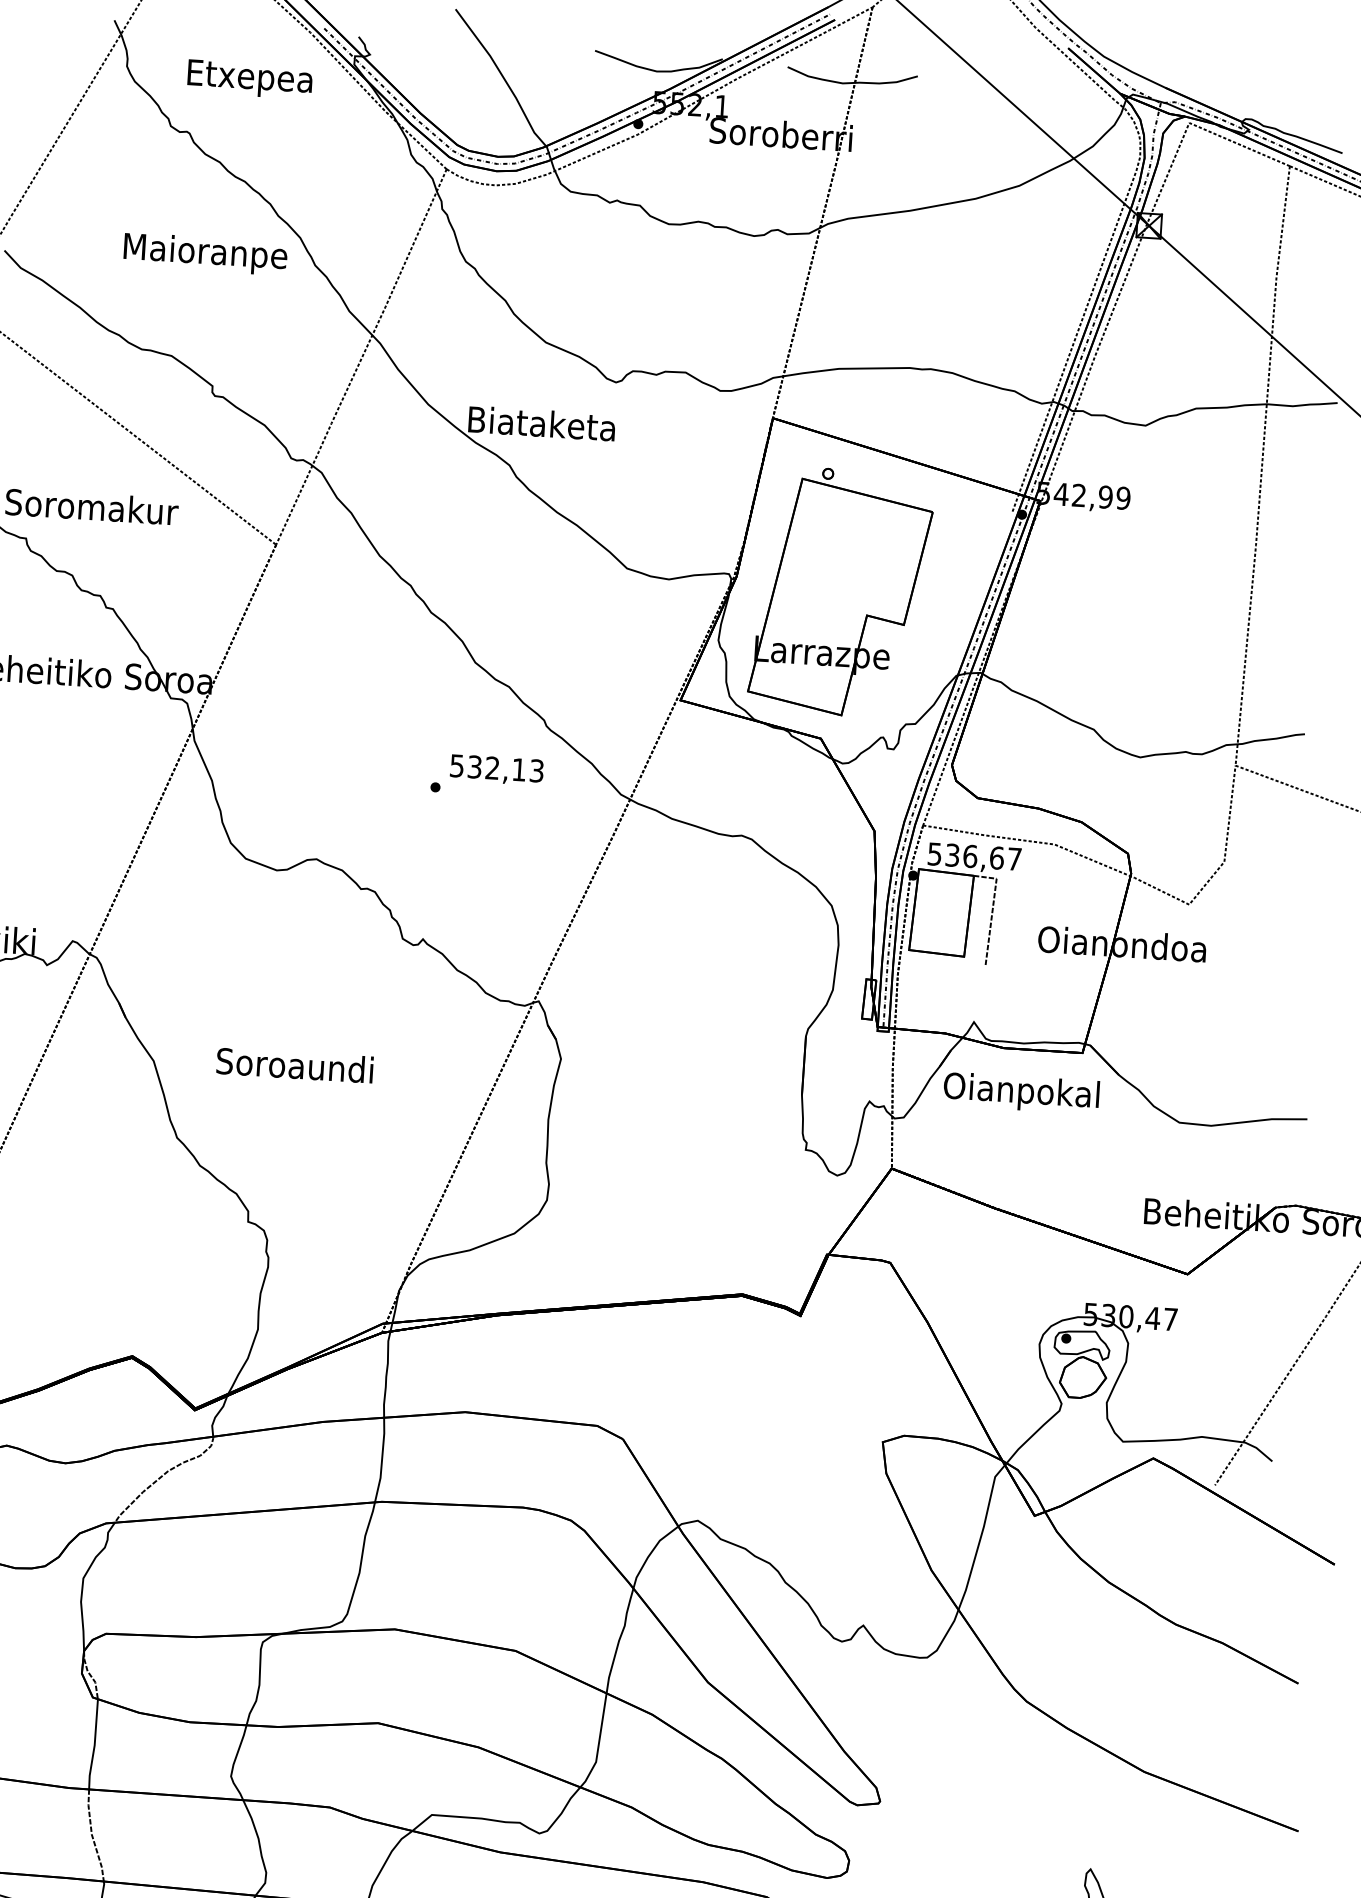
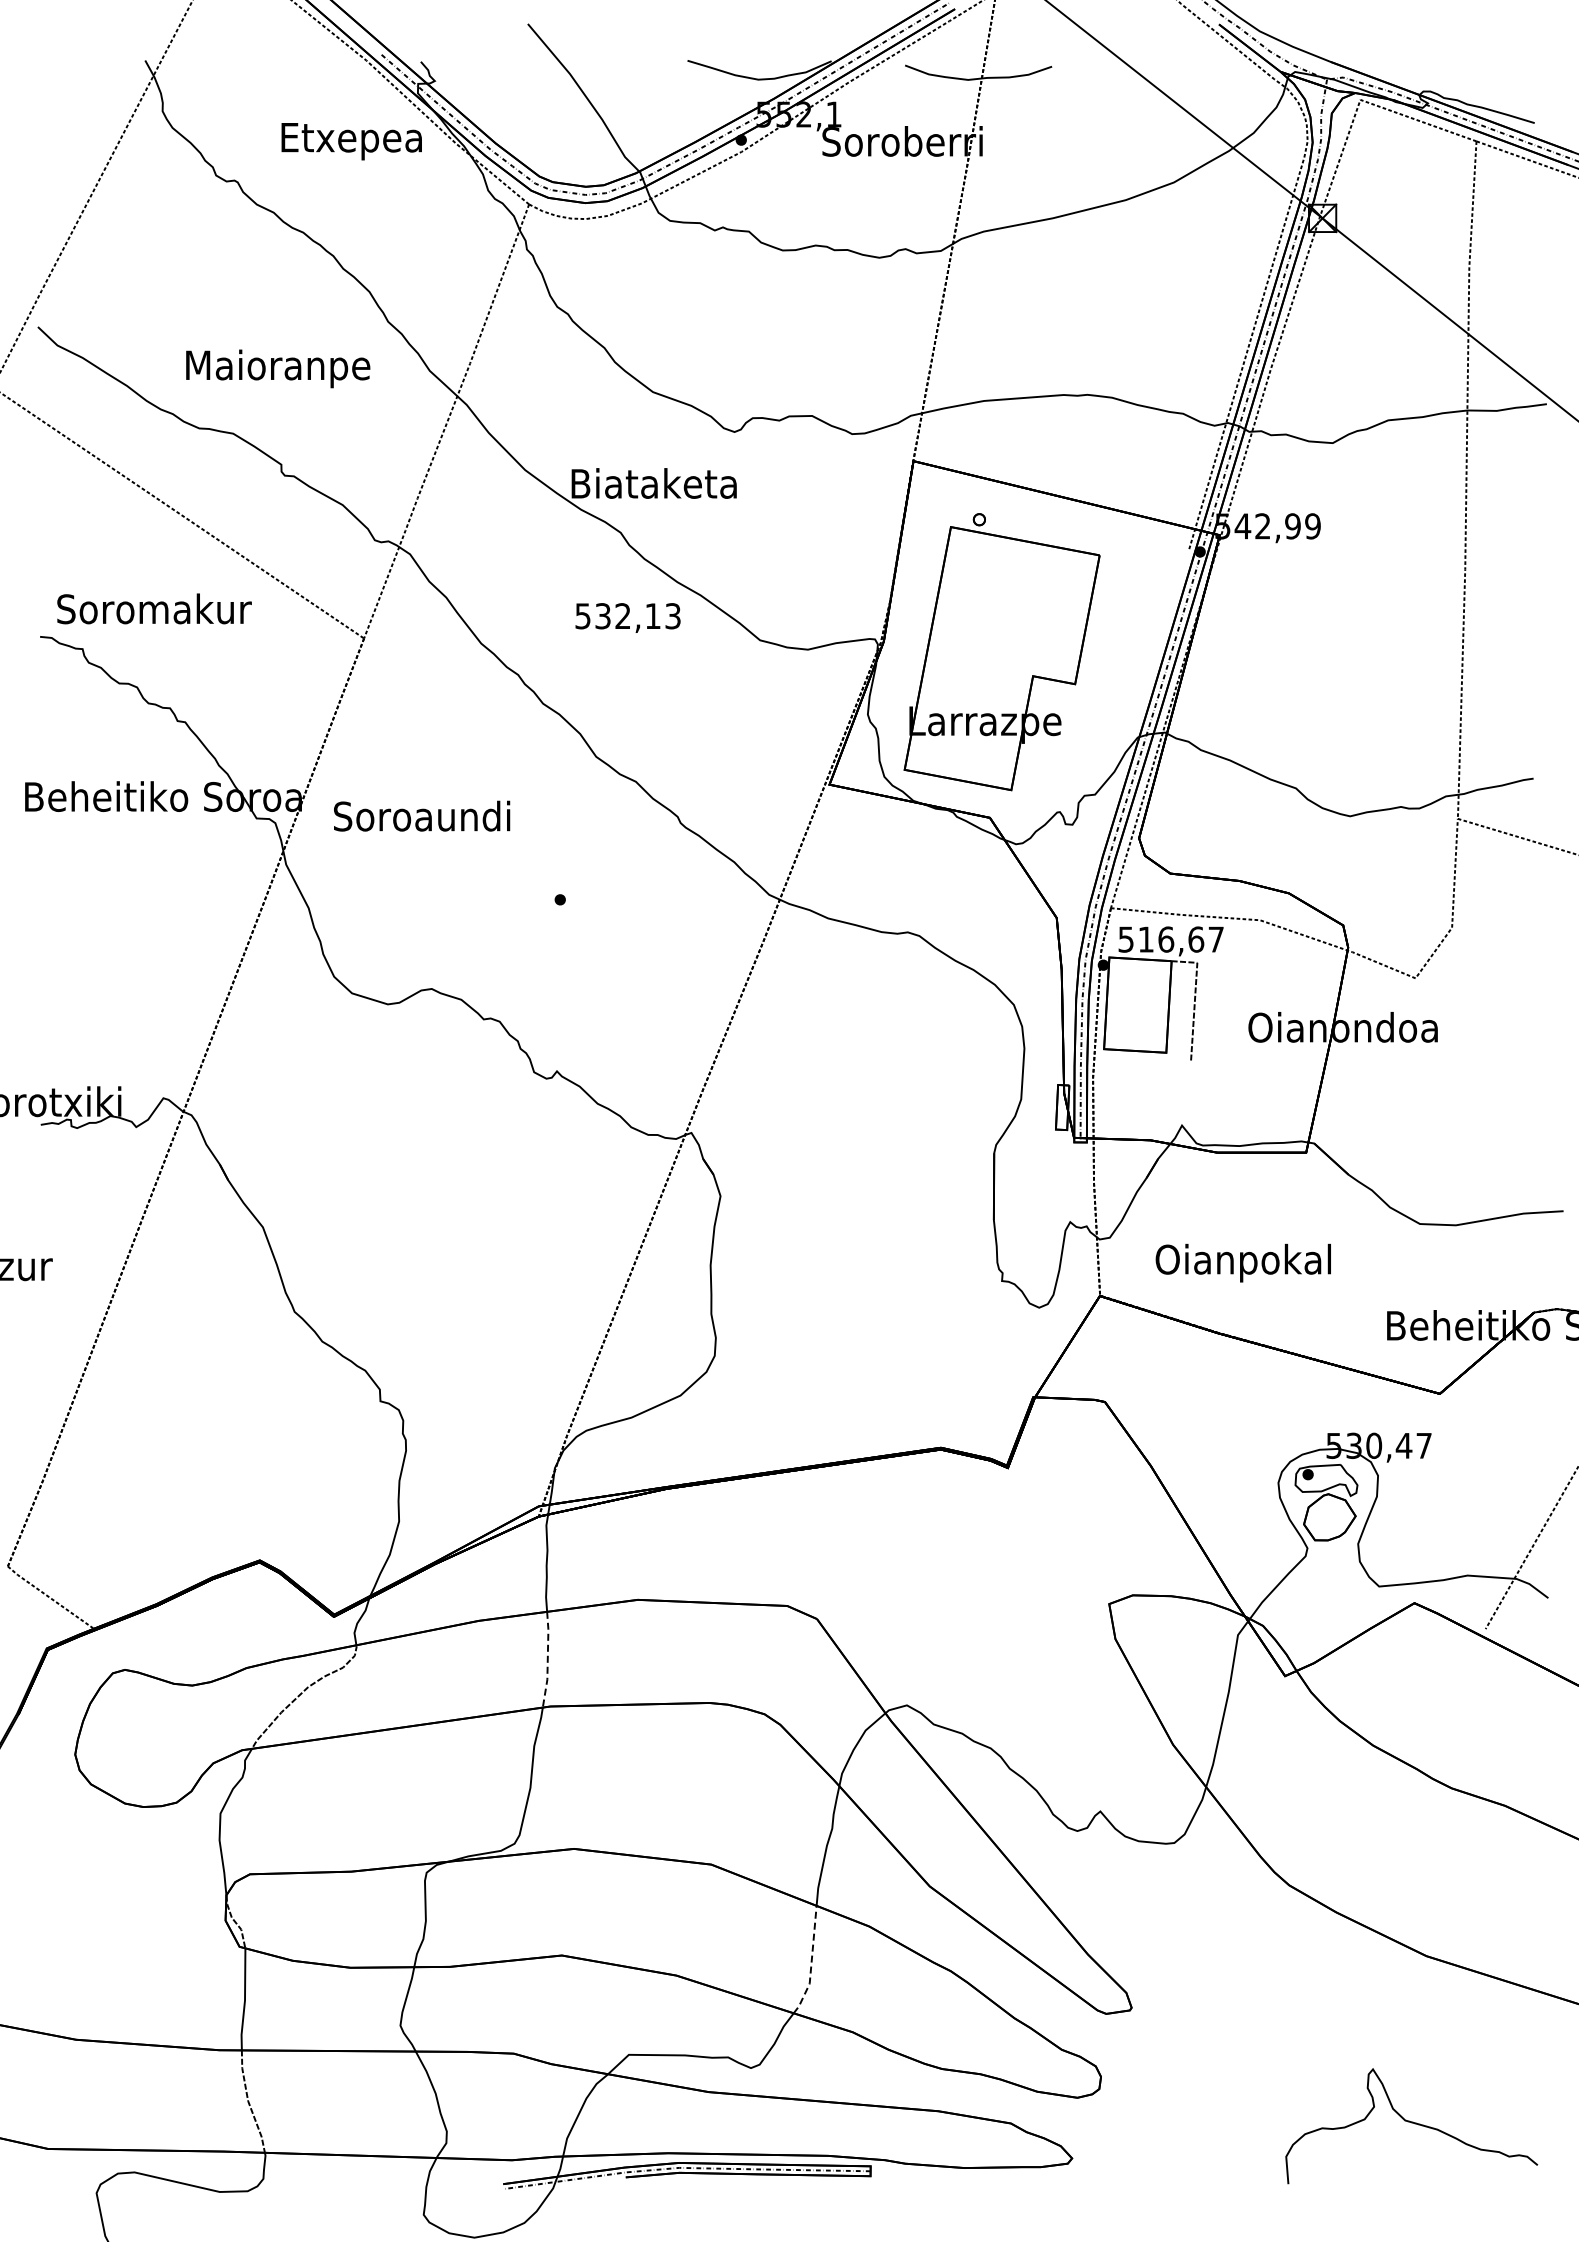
text: (249, 79) -> (351, 141), moved
text: (205, 253) -> (278, 368), moved
text: (496, 769) -> (627, 617), moved
text: (951, 855) -> (1145, 939), 536,67 -> 516,67
text: (295, 1064) -> (422, 815), moved
text: (1020, 1092) -> (1242, 1262), moved
line: (381, 1460) -> (547, 1660), solid -> dashed
line: (598, 1743) -> (811, 1962), solid -> dashed

